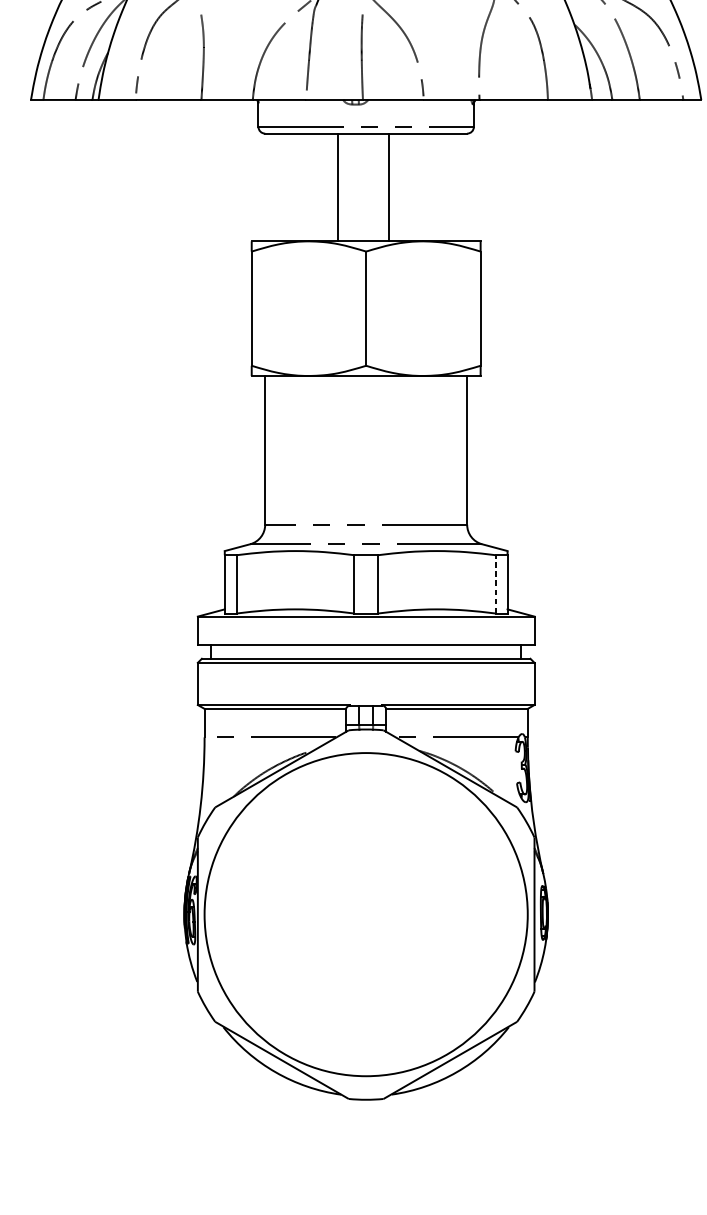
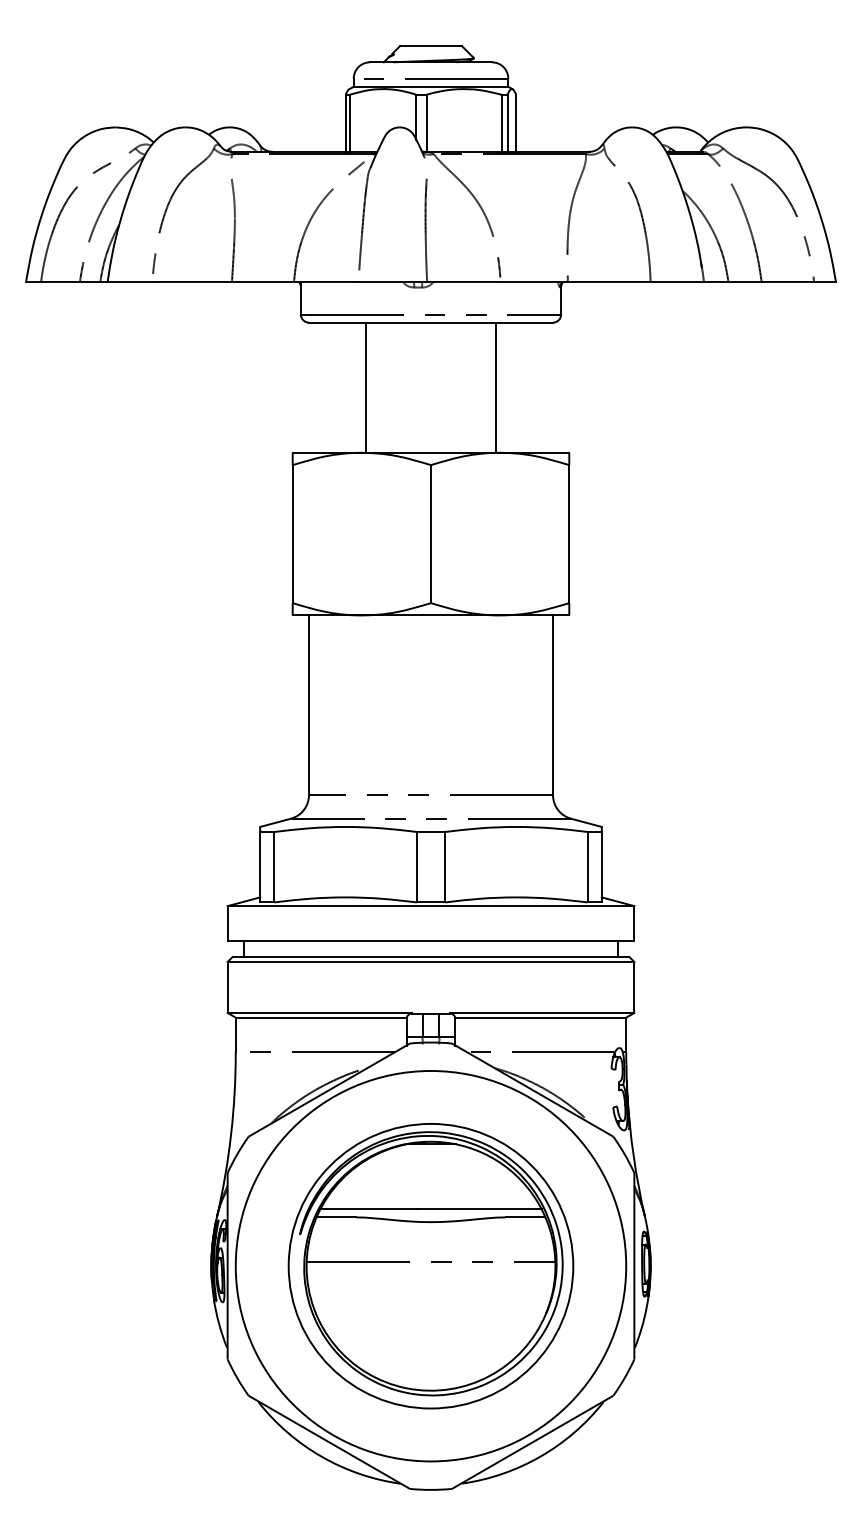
line: (337, 187) -> (365, 387), moved
line: (389, 187) -> (496, 387), moved
line: (495, 583) -> (587, 866), dashed -> solid
part: (365, 914) -> (430, 1266), added

